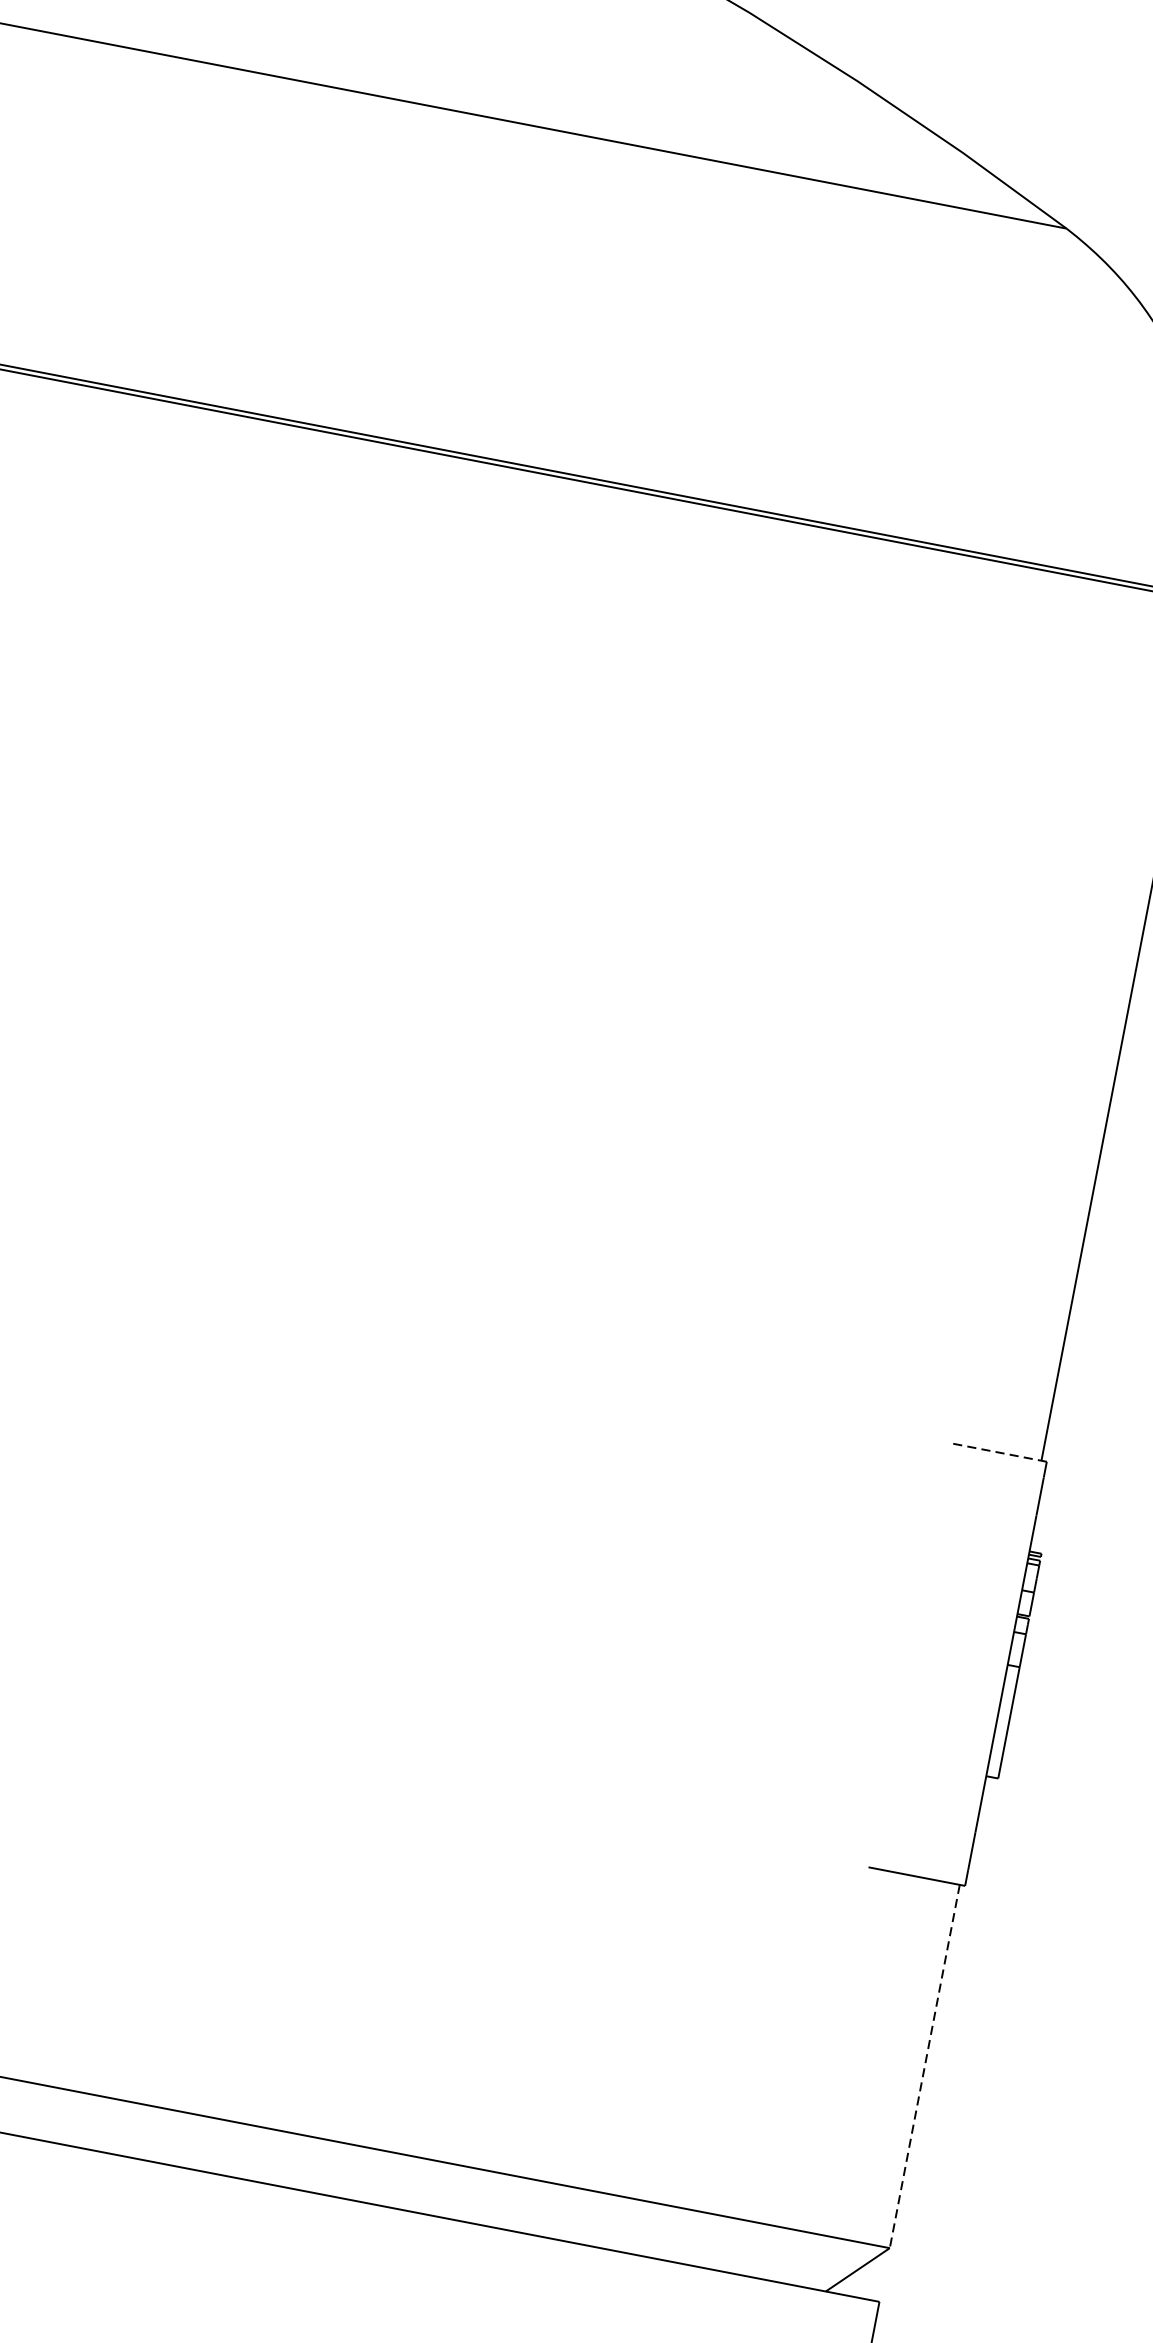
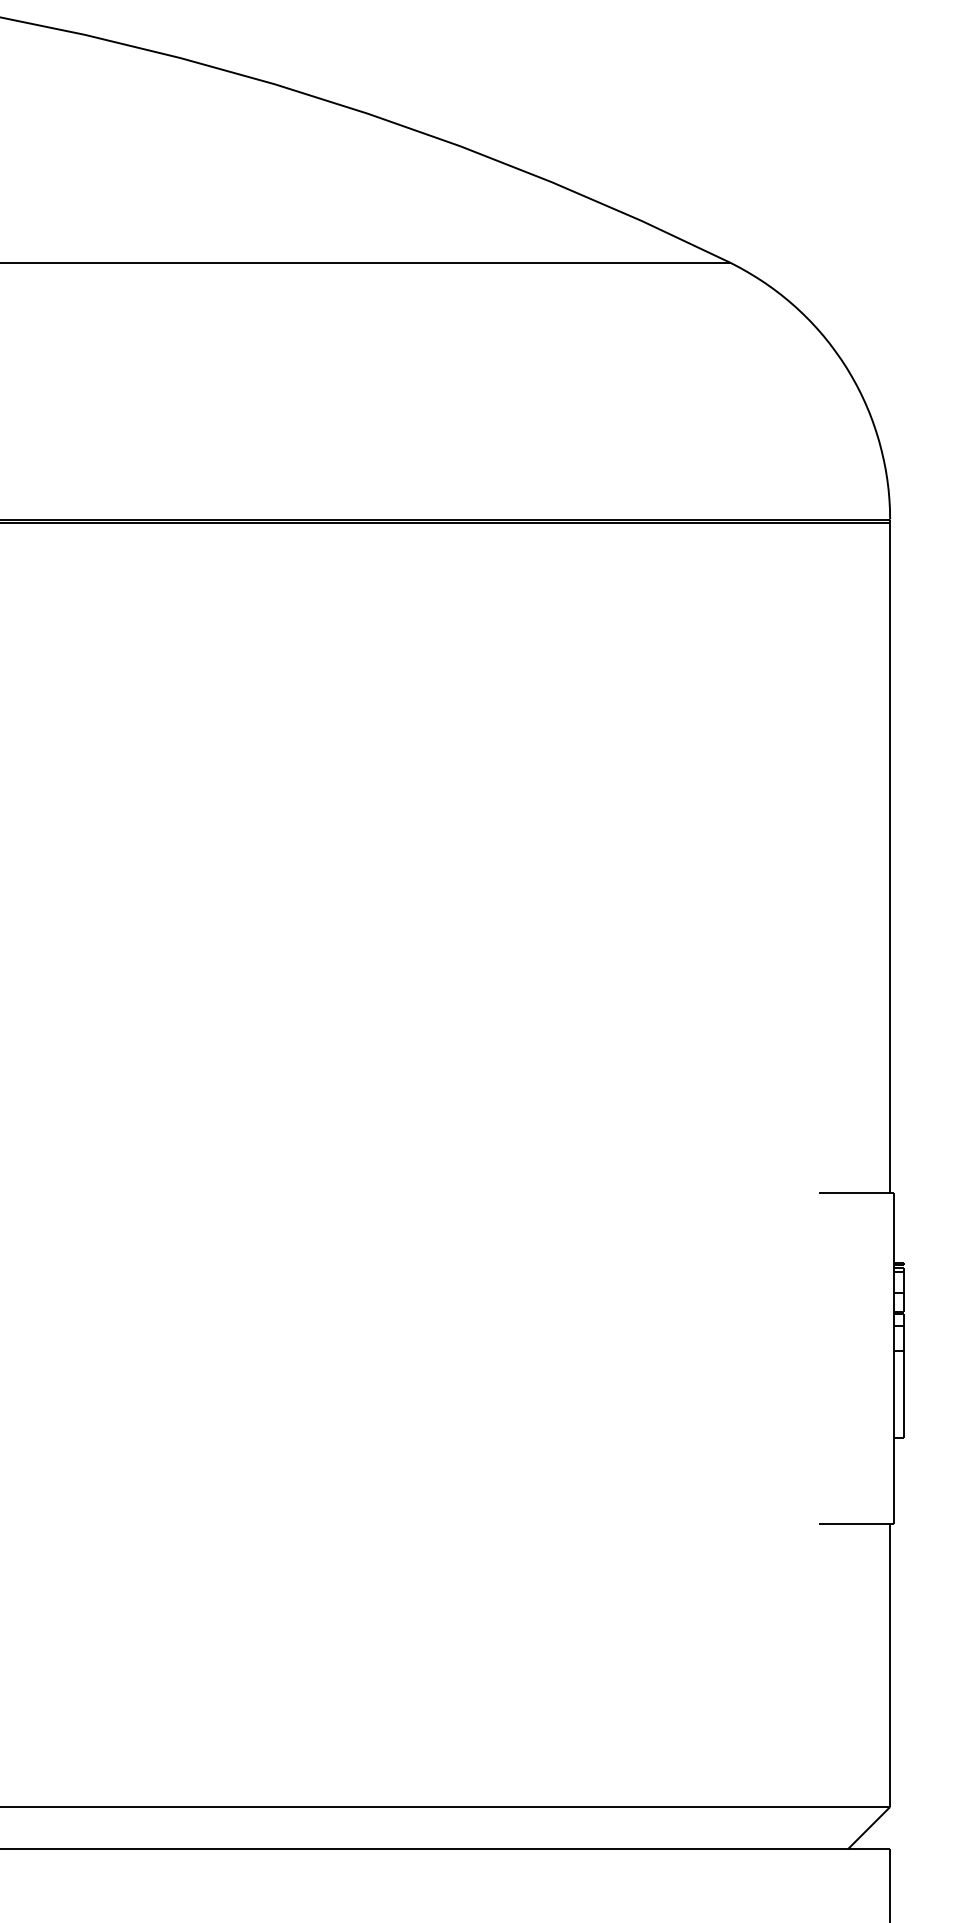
line: (998, 1453) -> (856, 1193), dashed -> solid
line: (925, 2066) -> (890, 1665), dashed -> solid

